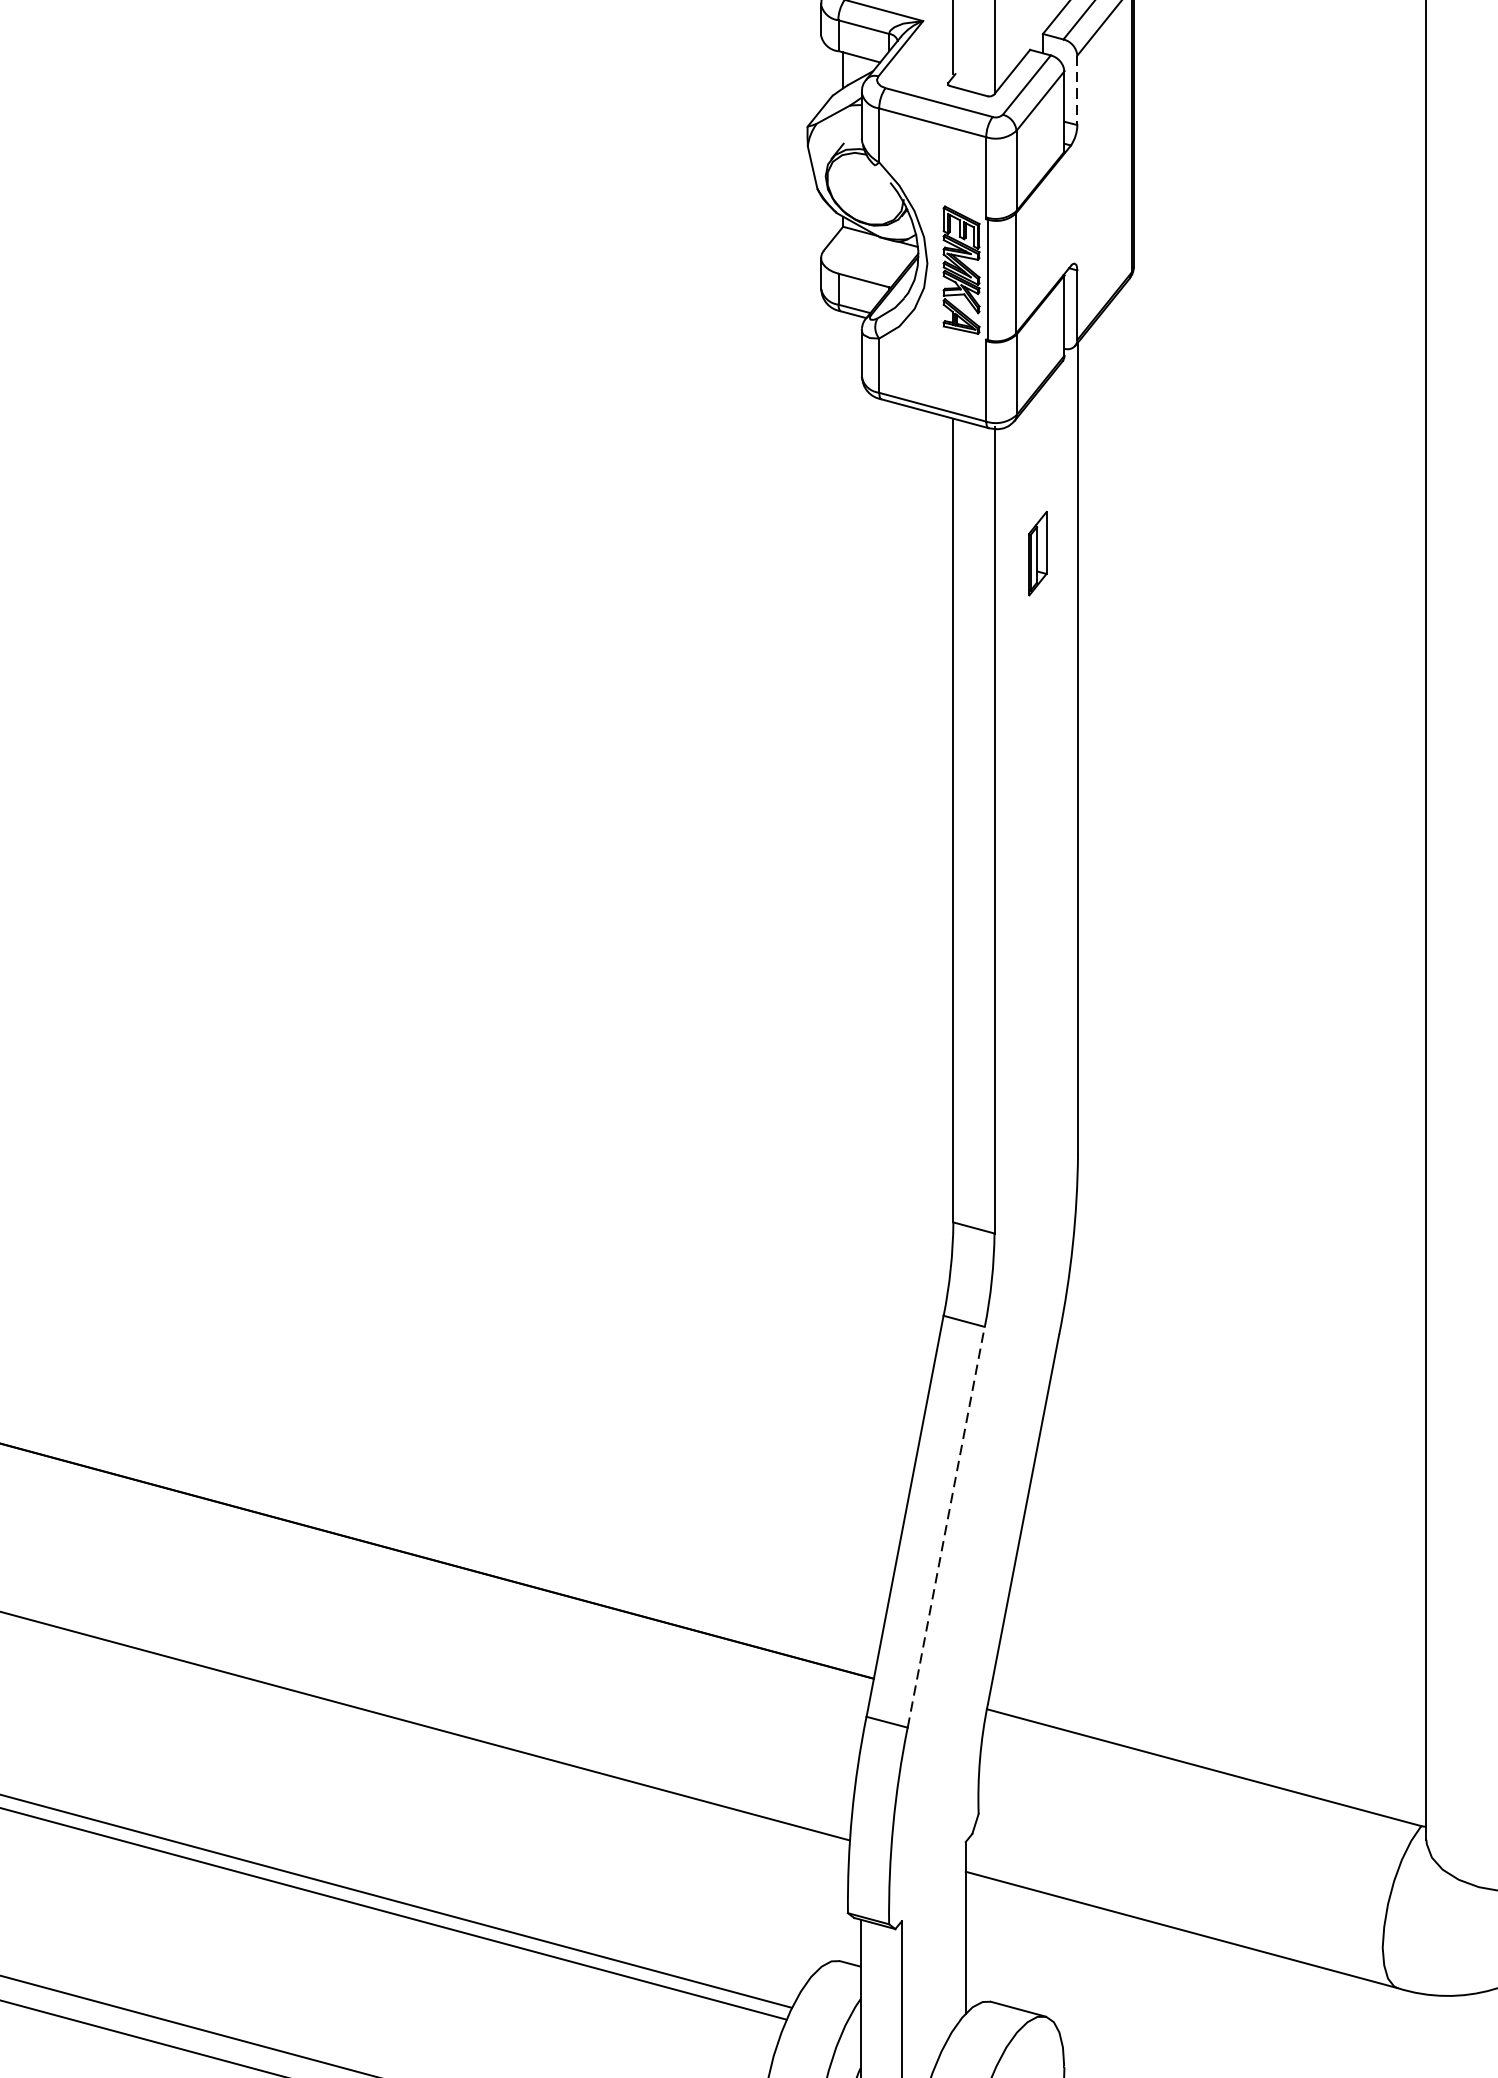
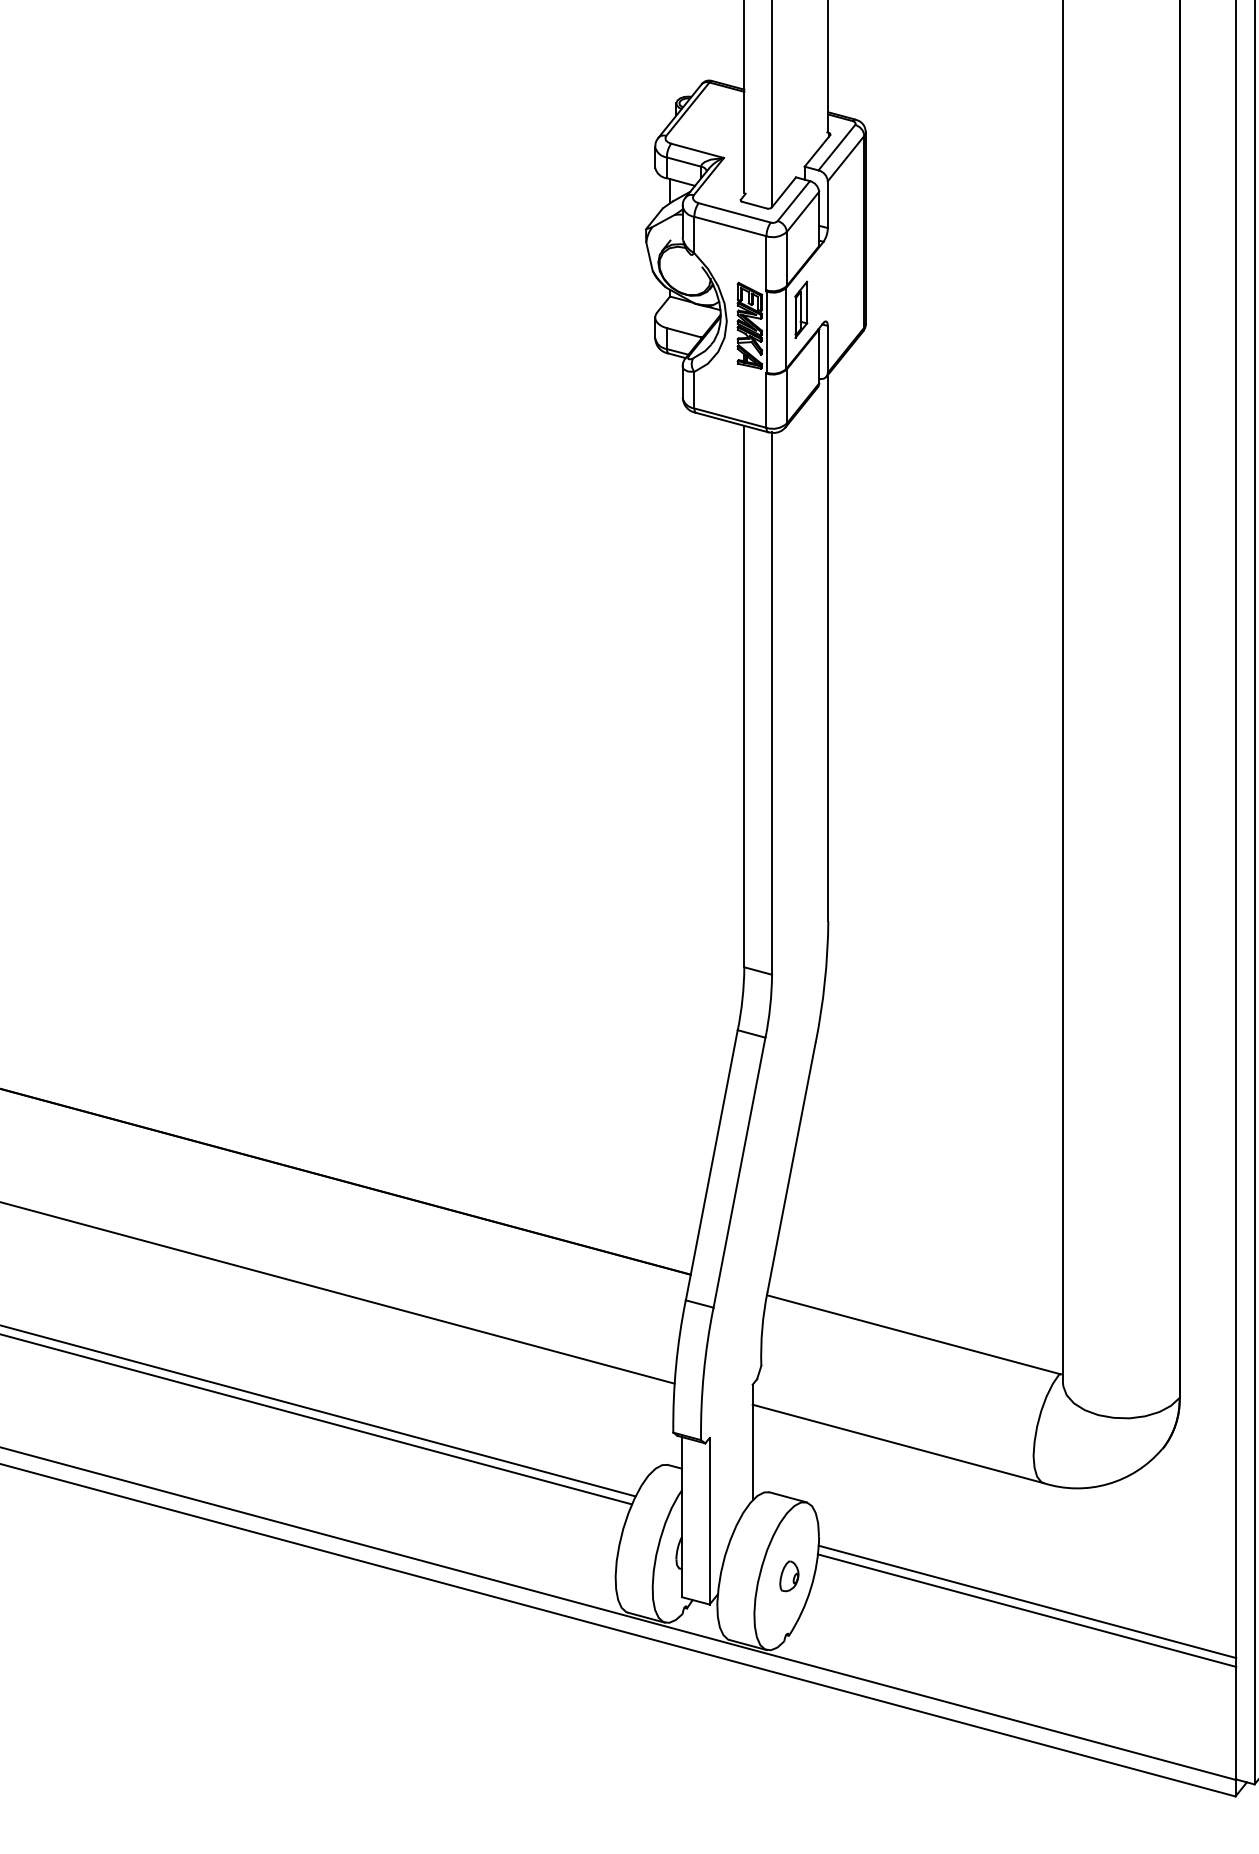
line: (1076, 91) -> (827, 205), dashed -> solid
part: (1038, 553) -> (801, 309), moved
line: (946, 1527) -> (739, 1172), dashed -> solid

